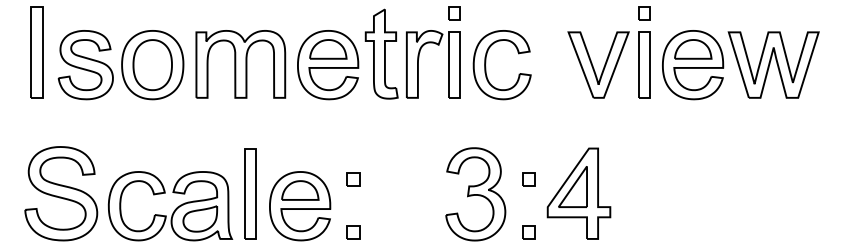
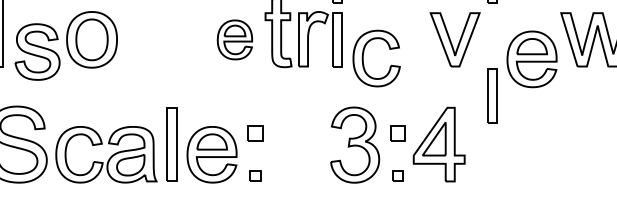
part: (240, 64) -> (163, 39), removed
part: (644, 64) -> (492, 95), moved
part: (85, 65) -> (37, 52), moved
part: (328, 65) -> (235, 40), size x0.7
part: (693, 65) -> (532, 59), moved
part: (486, 66) -> (363, 59), moved
part: (353, 179) -> (255, 133), size x1.4
part: (528, 179) -> (398, 133), size x1.4

